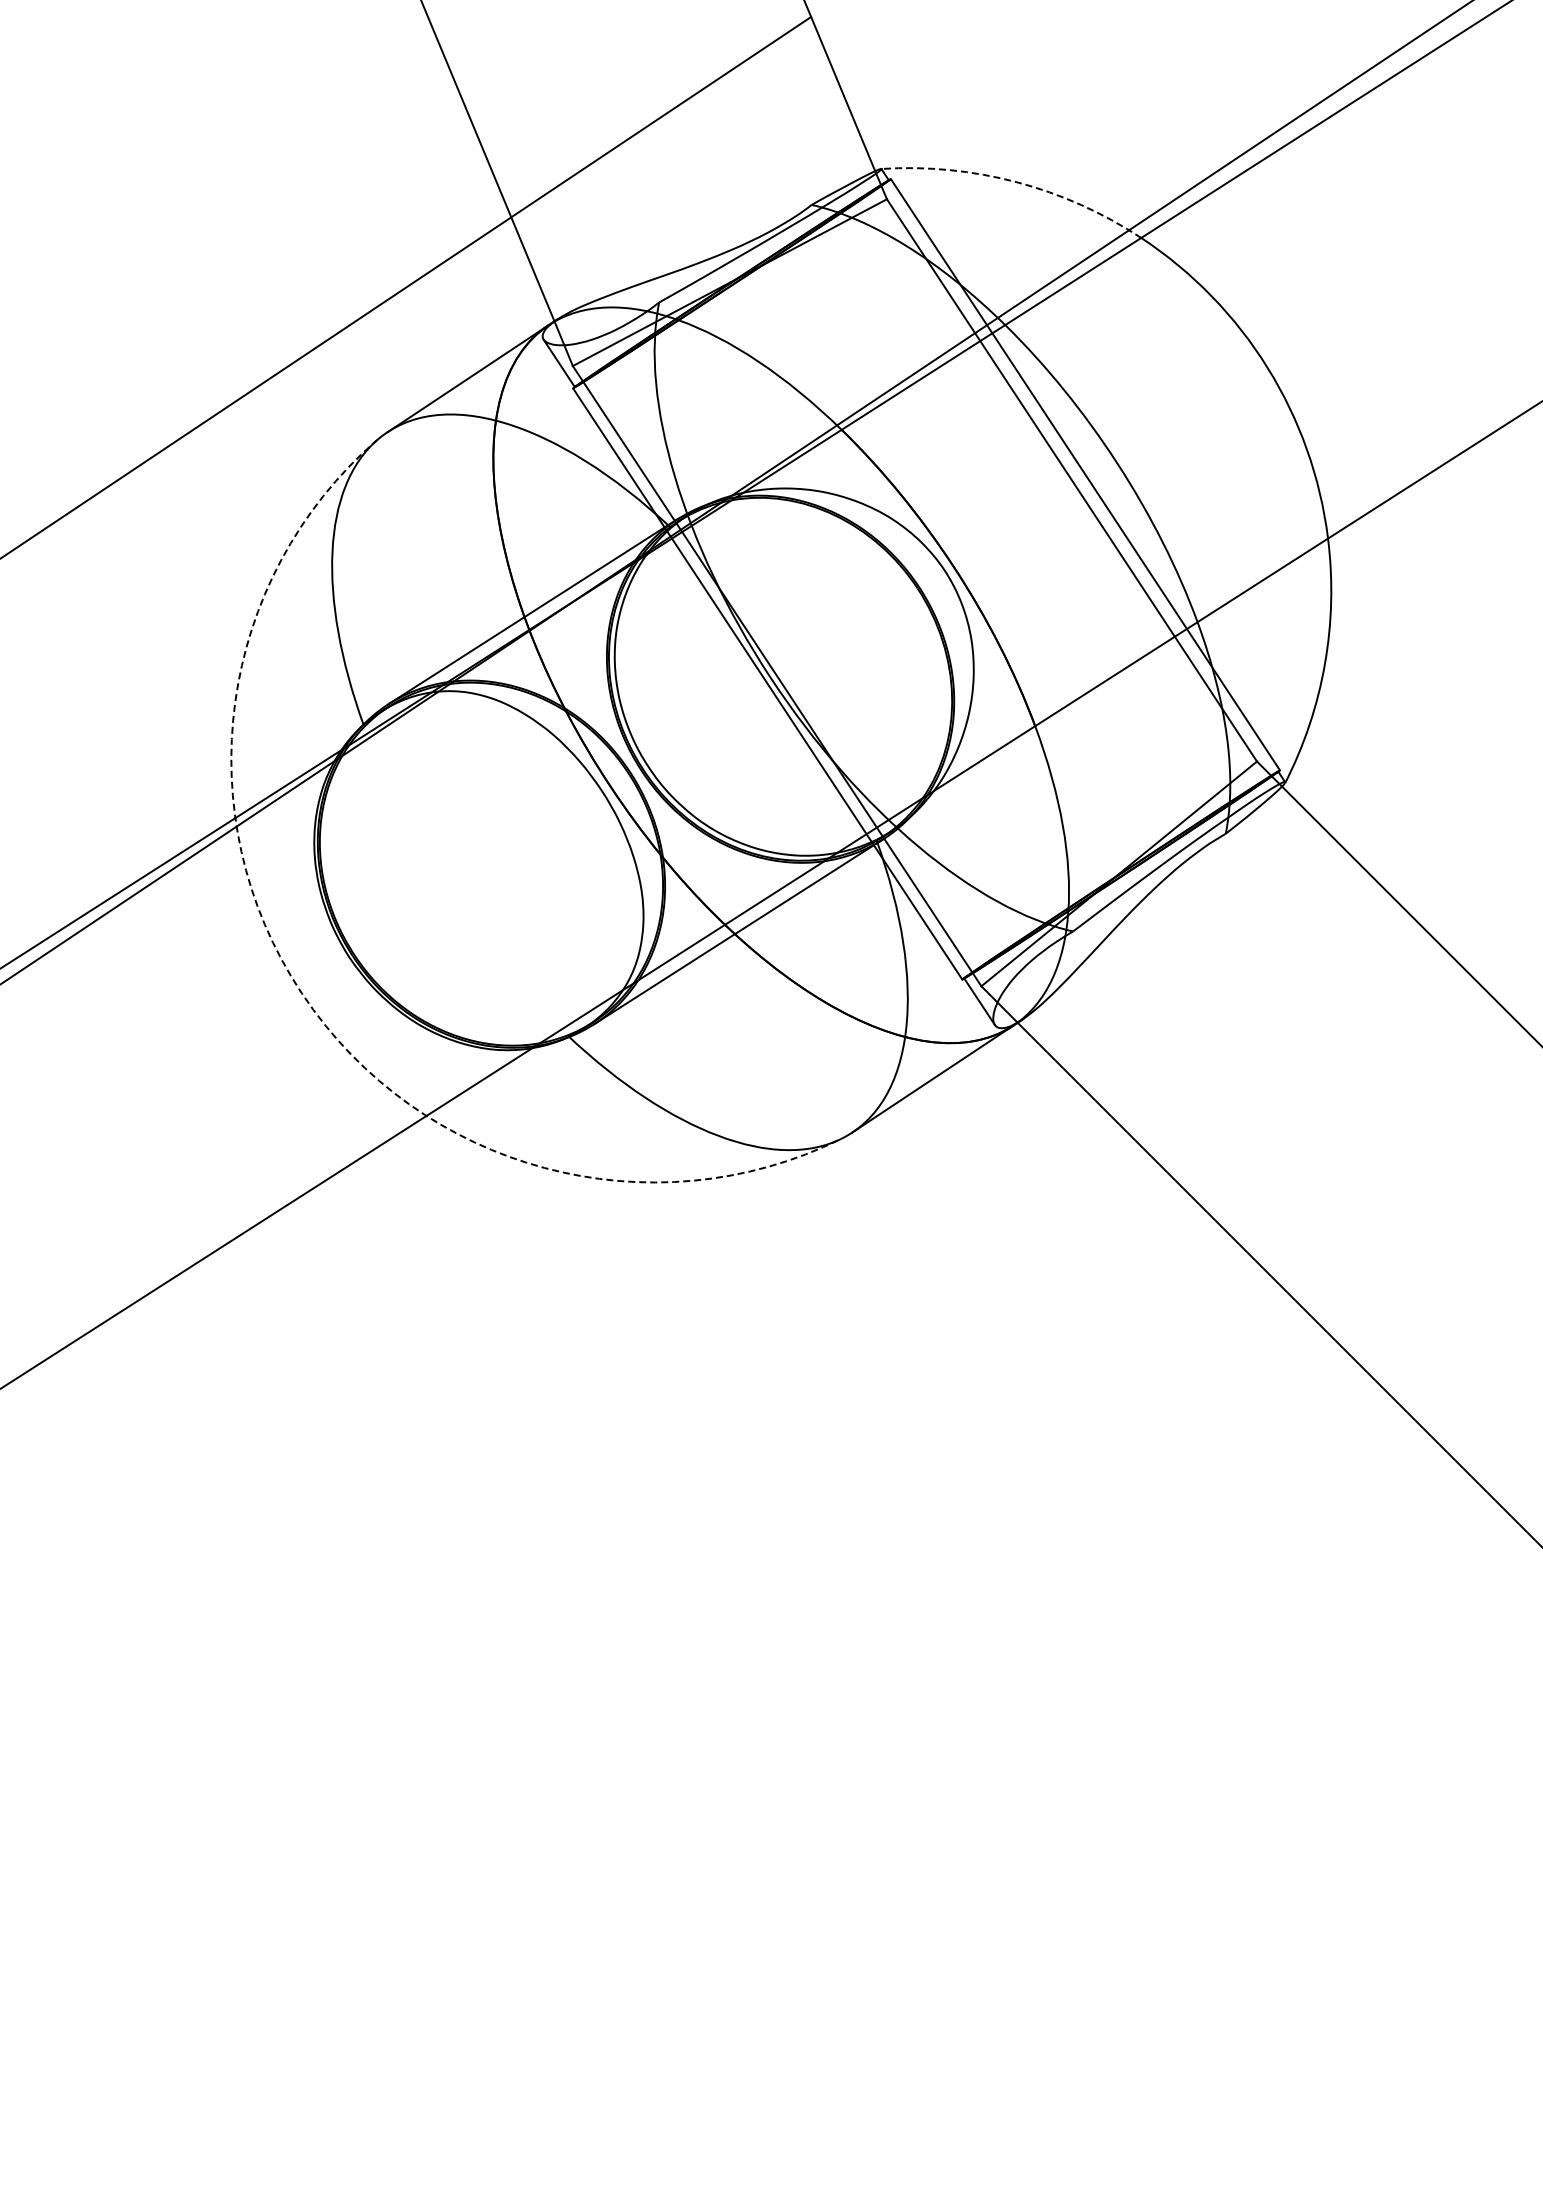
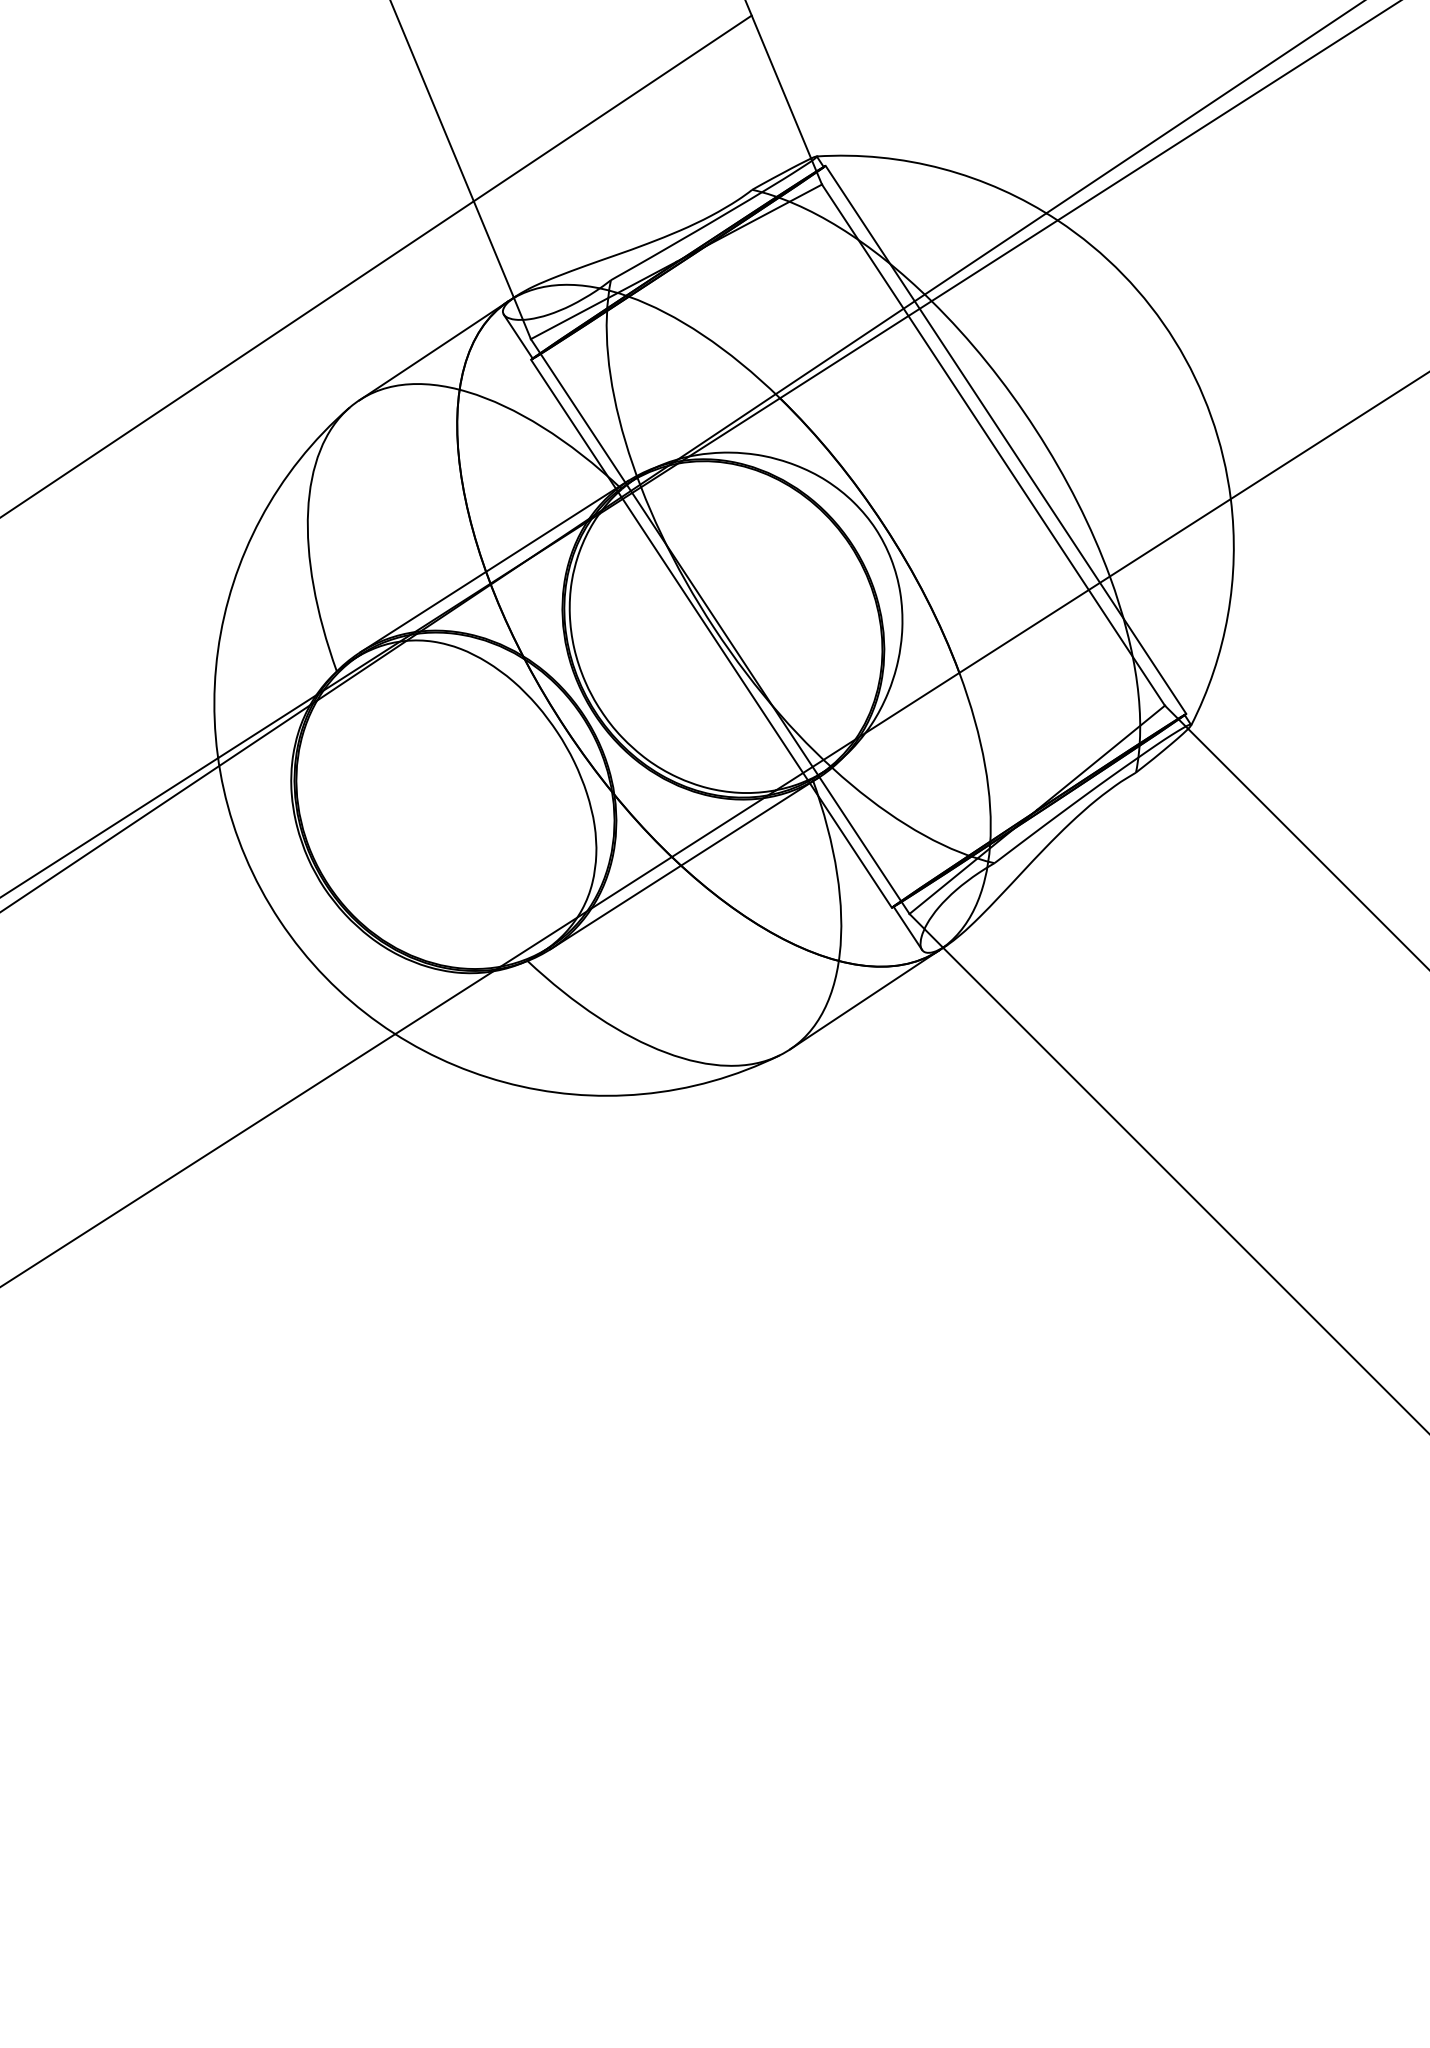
arc: (1016, 182) -> (942, 169), dashed -> solid
arc: (301, 993) -> (279, 920), dashed -> solid

